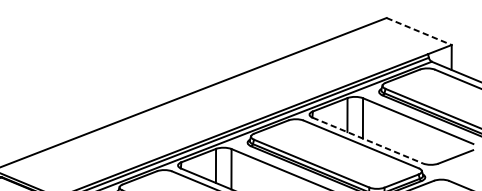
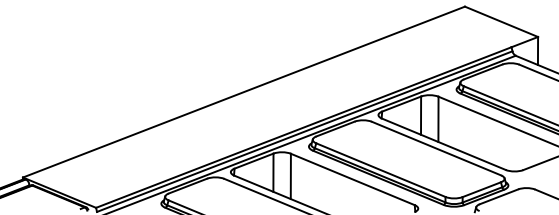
line: (419, 31) -> (501, 21), dashed -> solid
line: (368, 140) -> (444, 144), dashed -> solid

